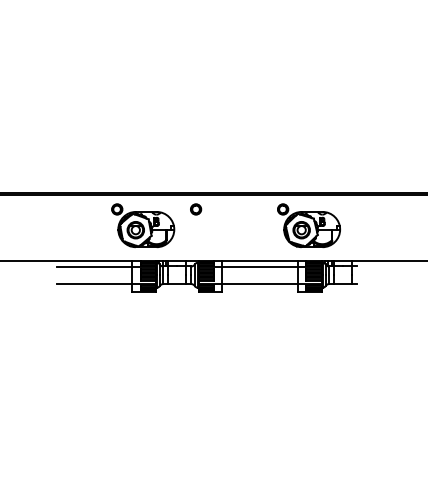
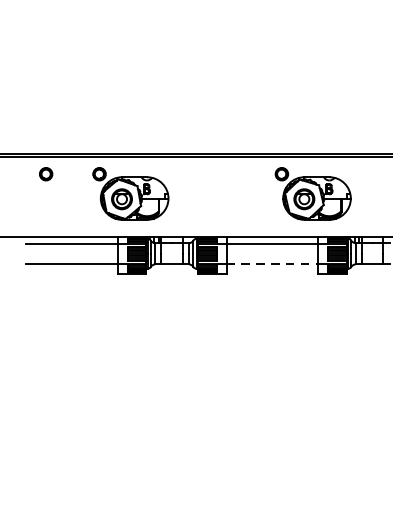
part: (196, 209) -> (46, 174), moved
part: (308, 225) -> (312, 193), moved
line: (260, 283) -> (272, 263), solid -> dashed

